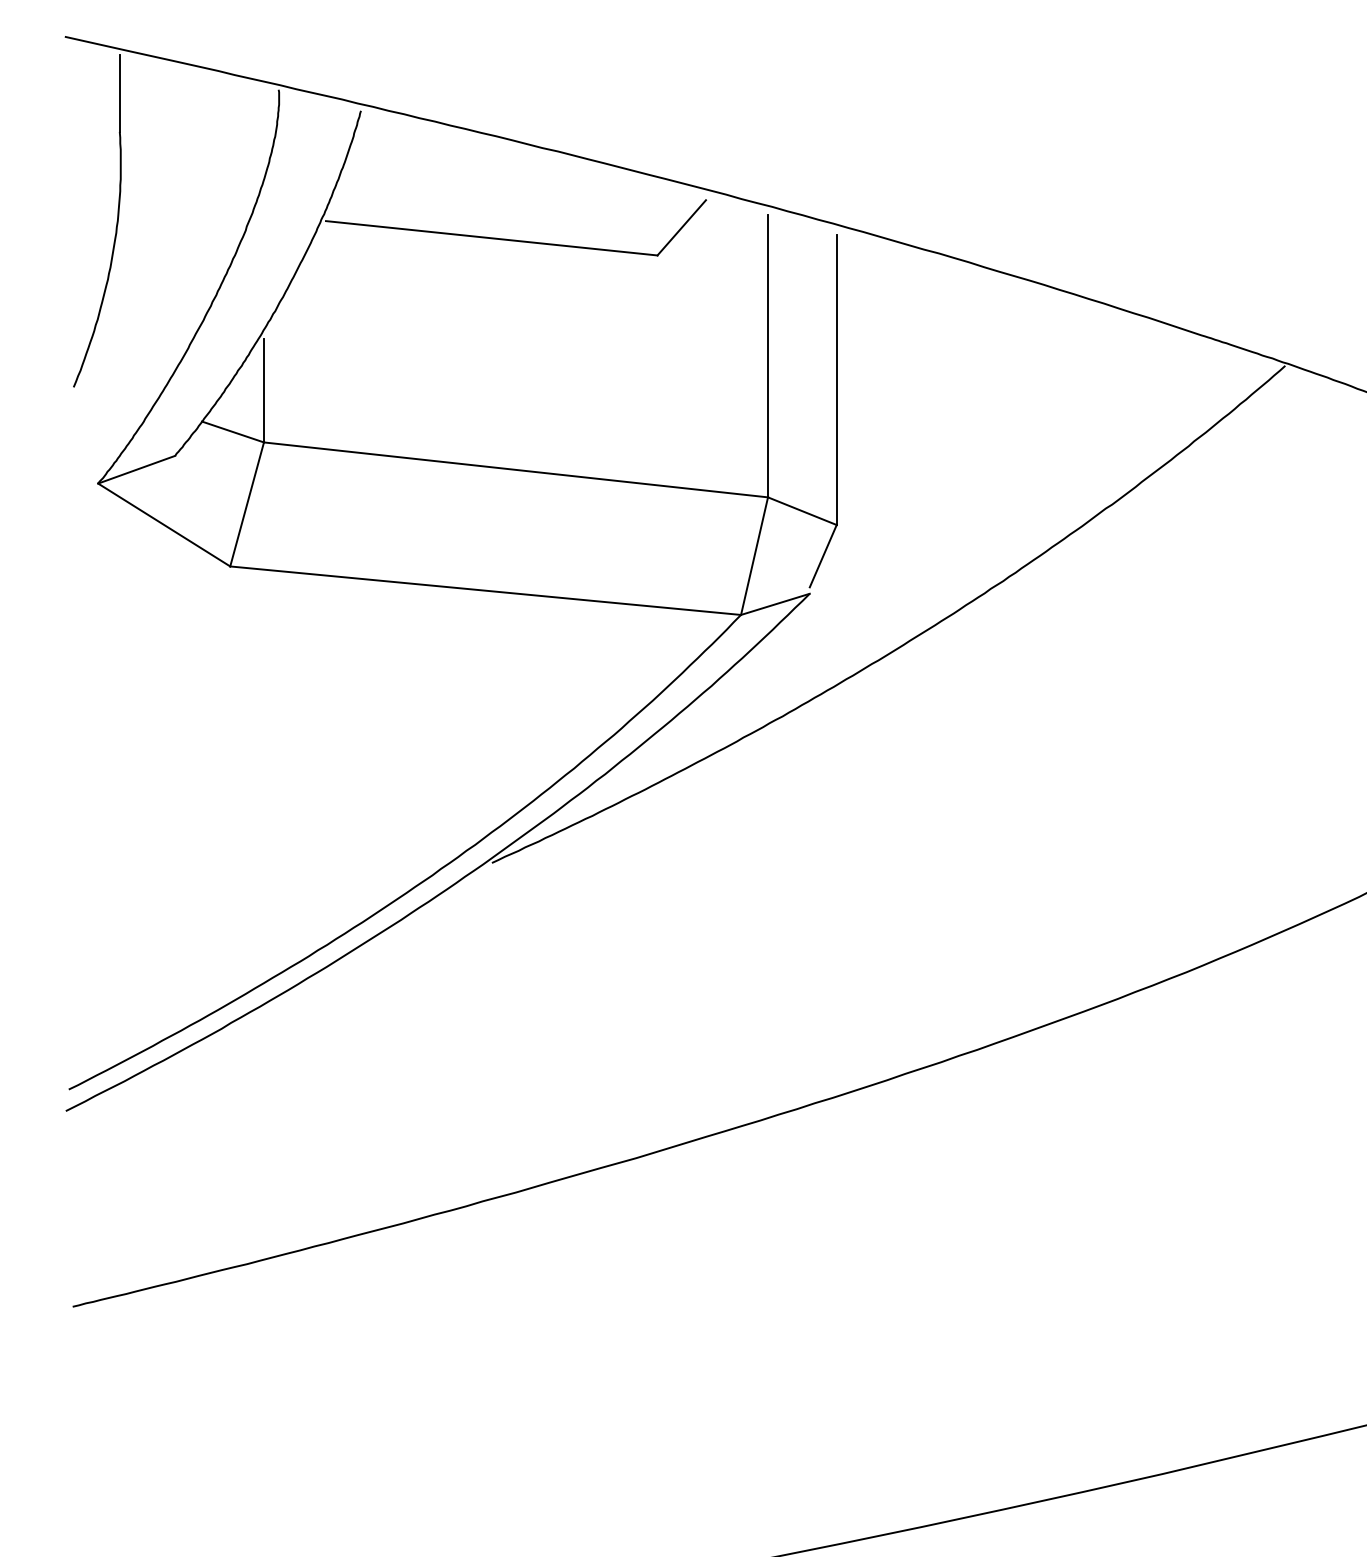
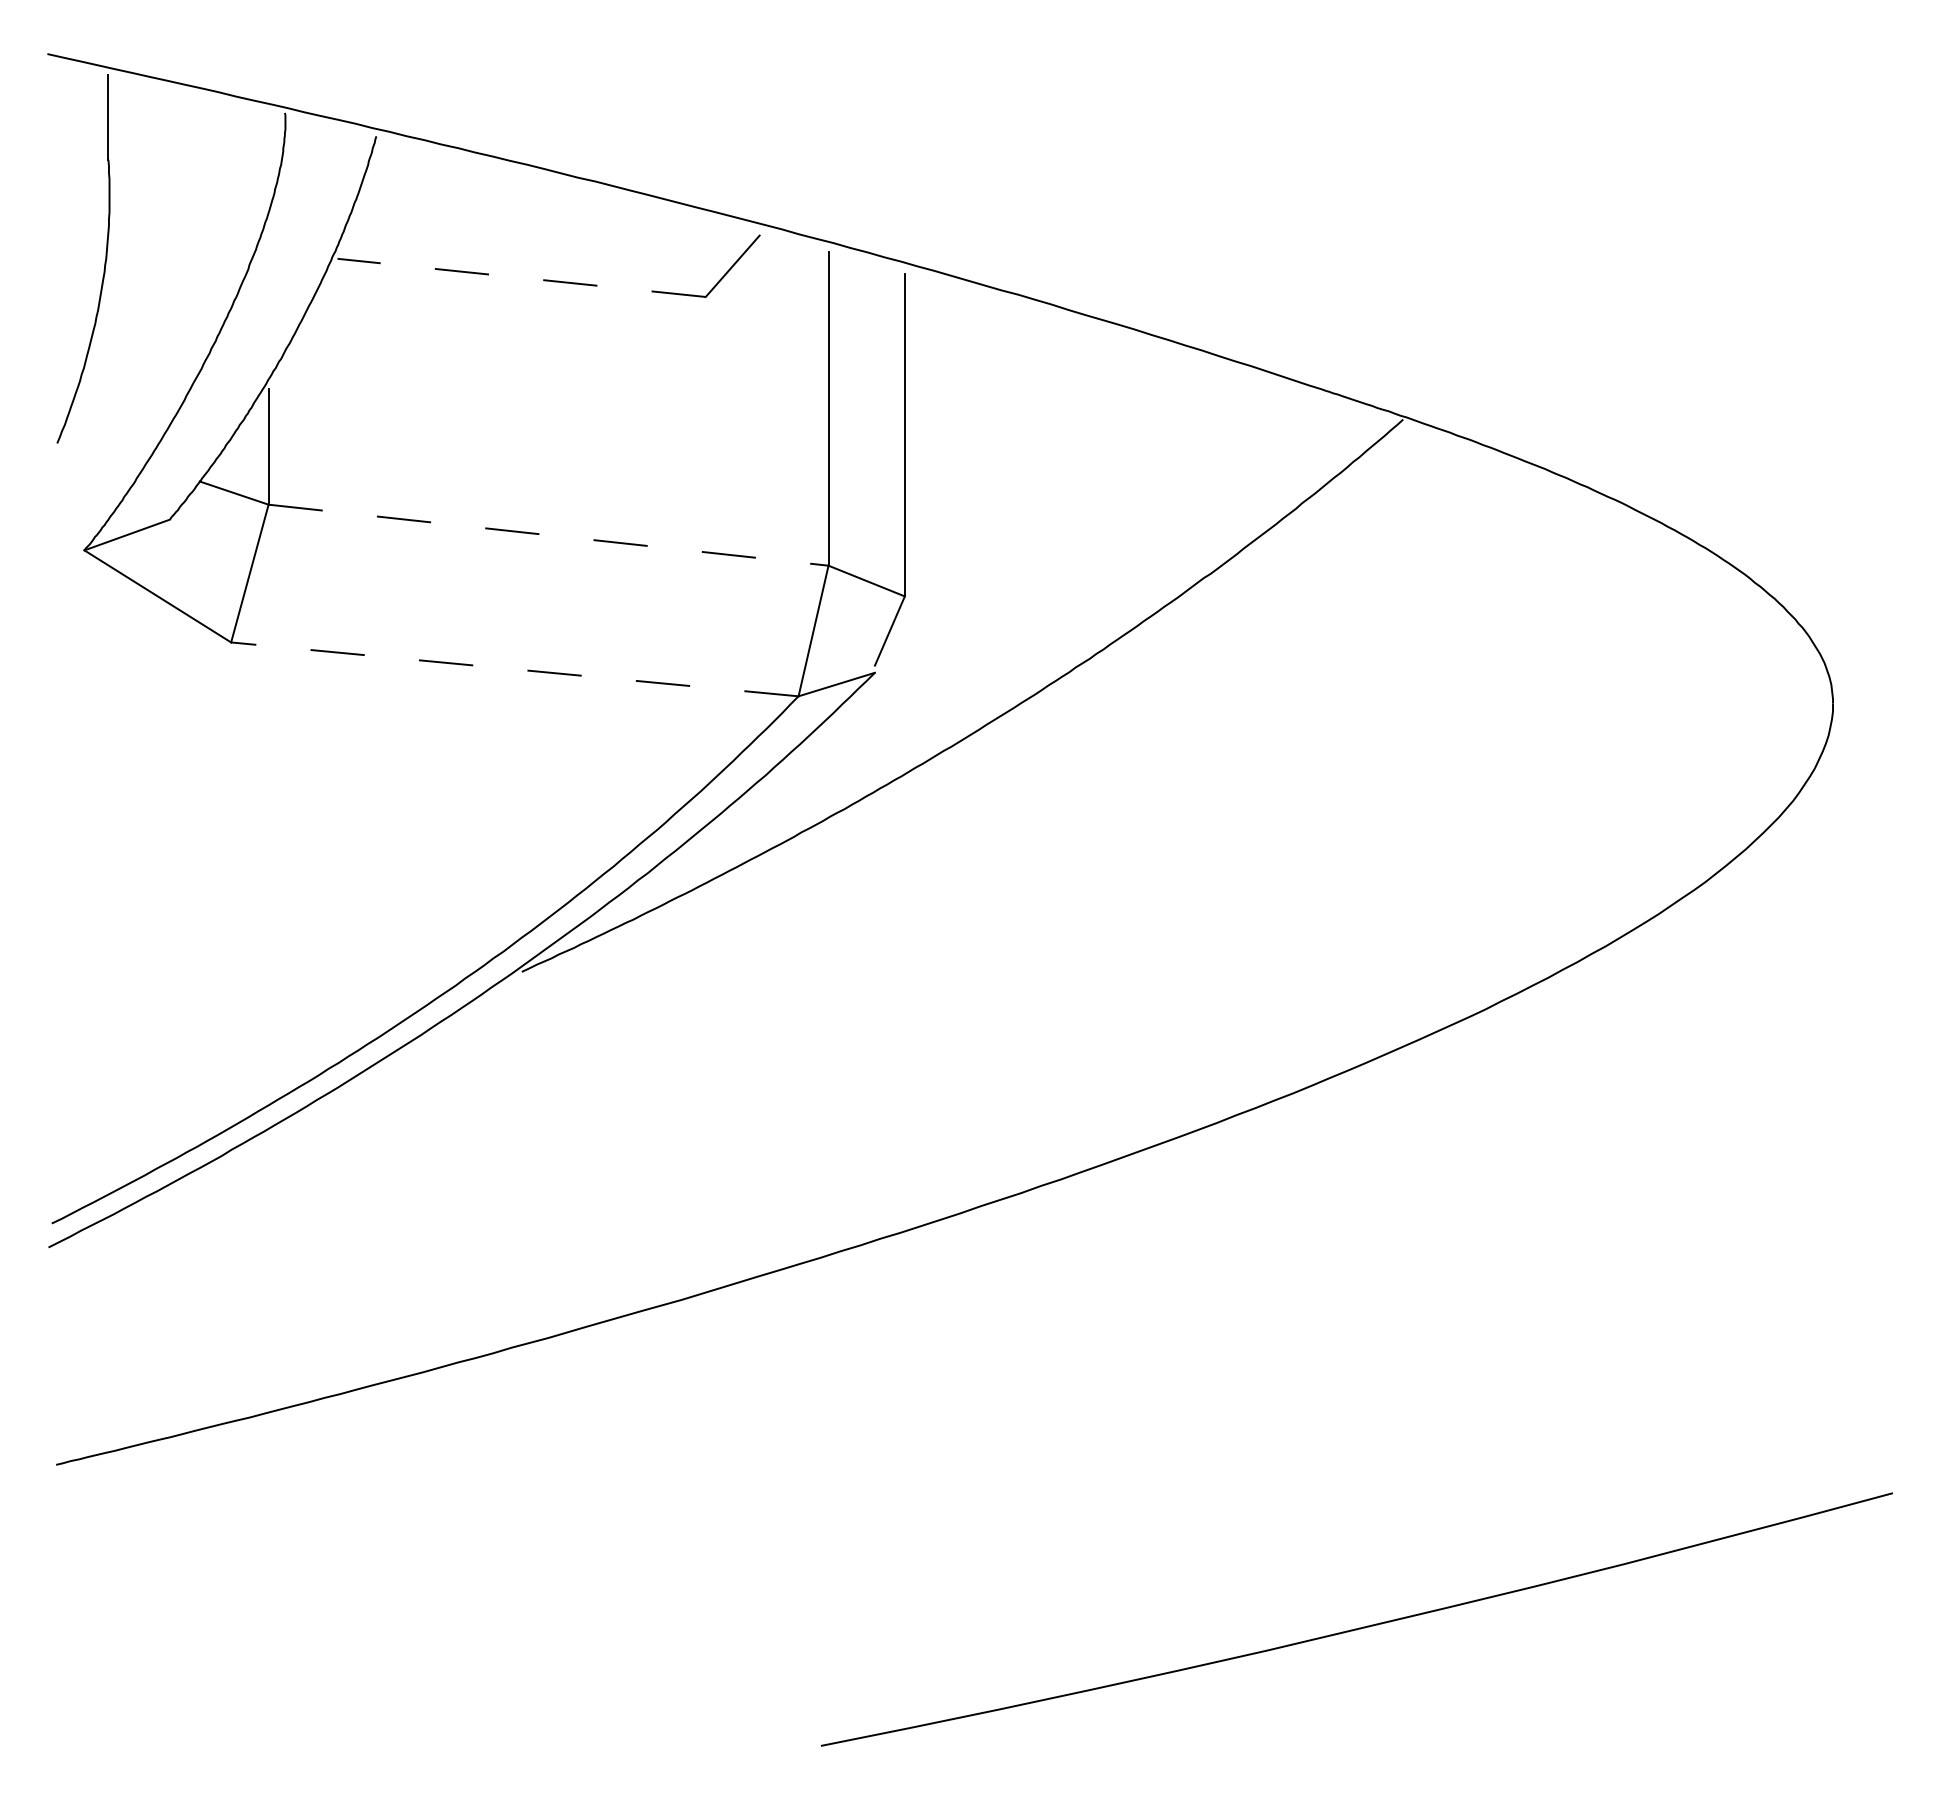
line: (491, 237) -> (521, 277), solid -> dashed
line: (515, 470) -> (548, 535), solid -> dashed
line: (485, 590) -> (514, 669), solid -> dashed

